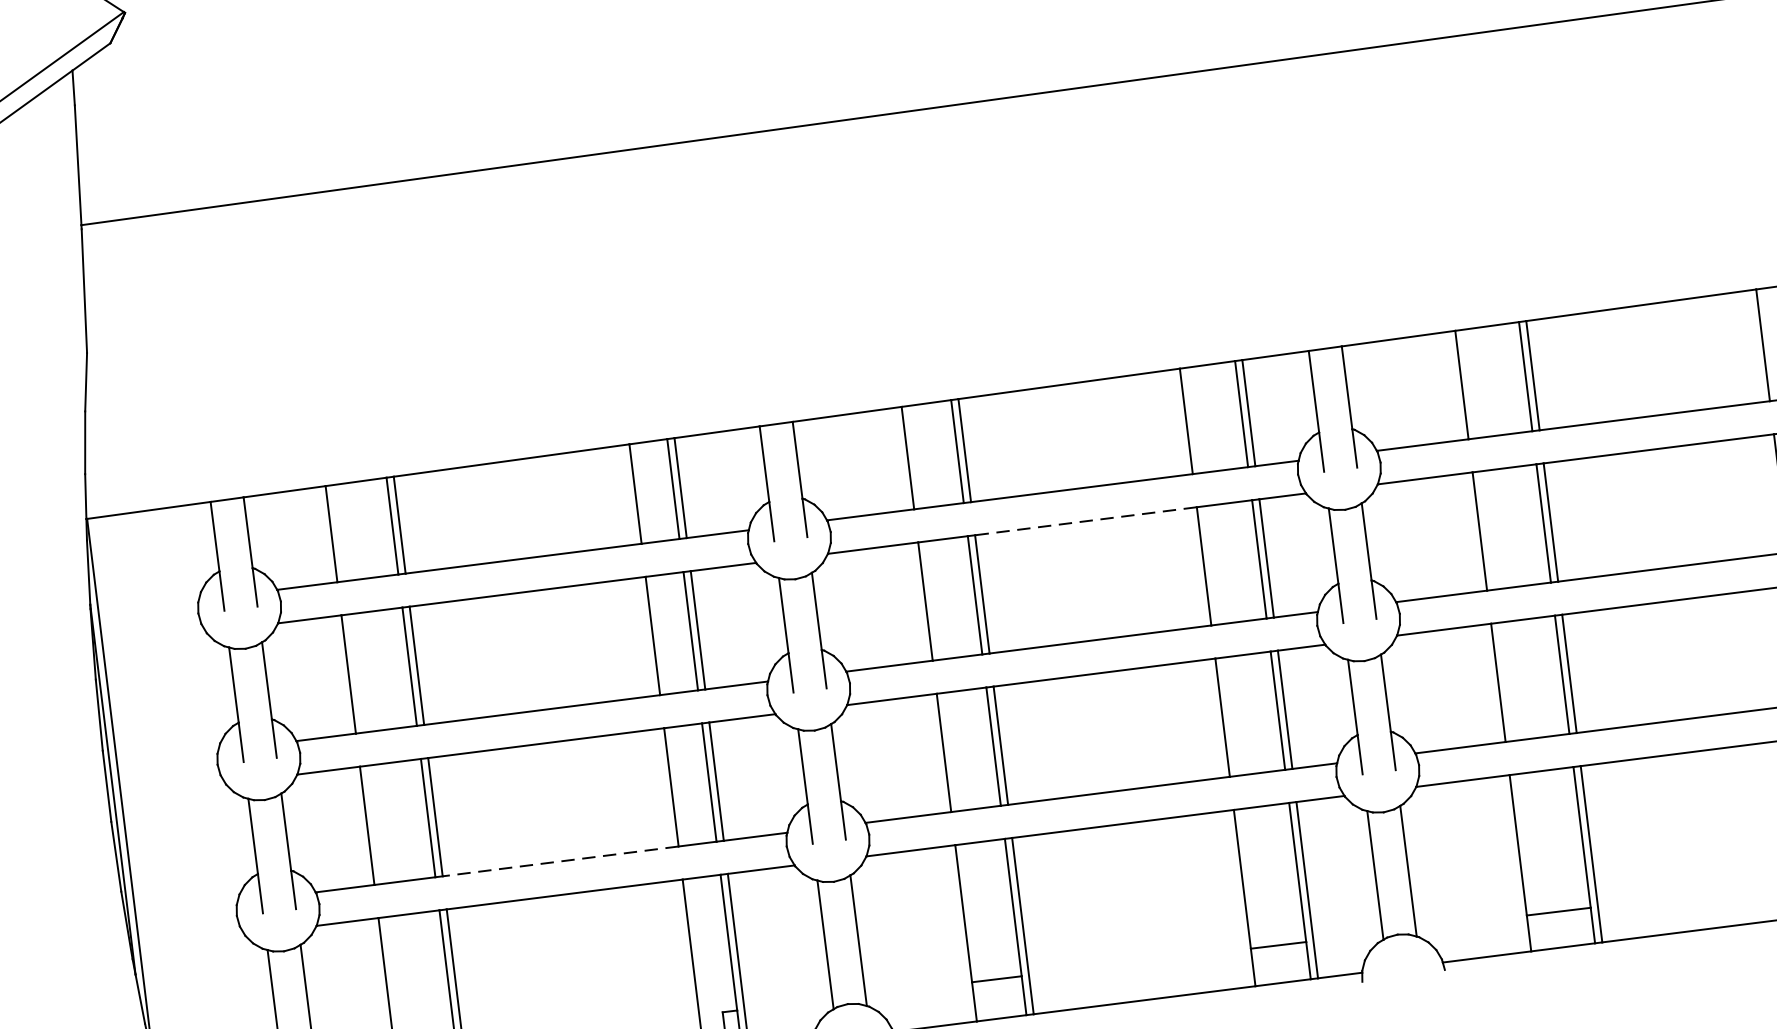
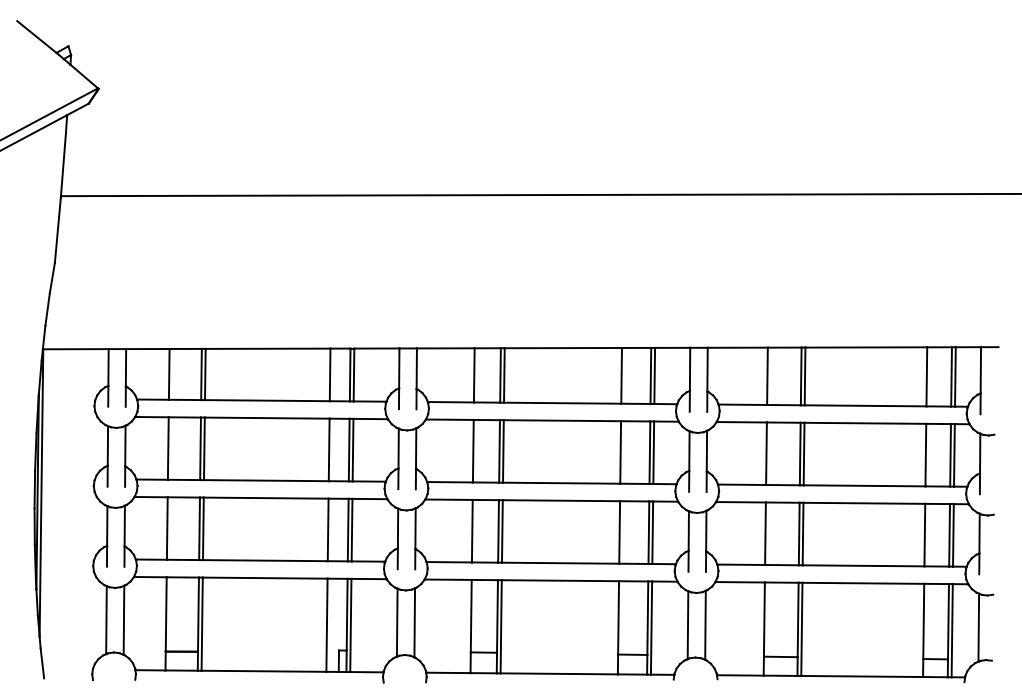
line: (1086, 520) -> (562, 420), dashed -> solid
line: (558, 861) -> (264, 560), dashed -> solid

